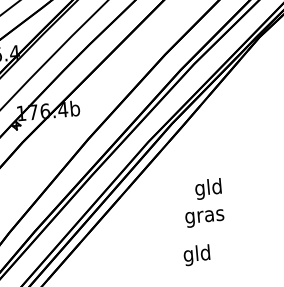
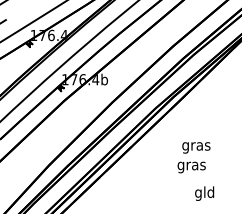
text: (208, 189) -> (196, 146), gld -> gras
text: (196, 255) -> (204, 193), moved

